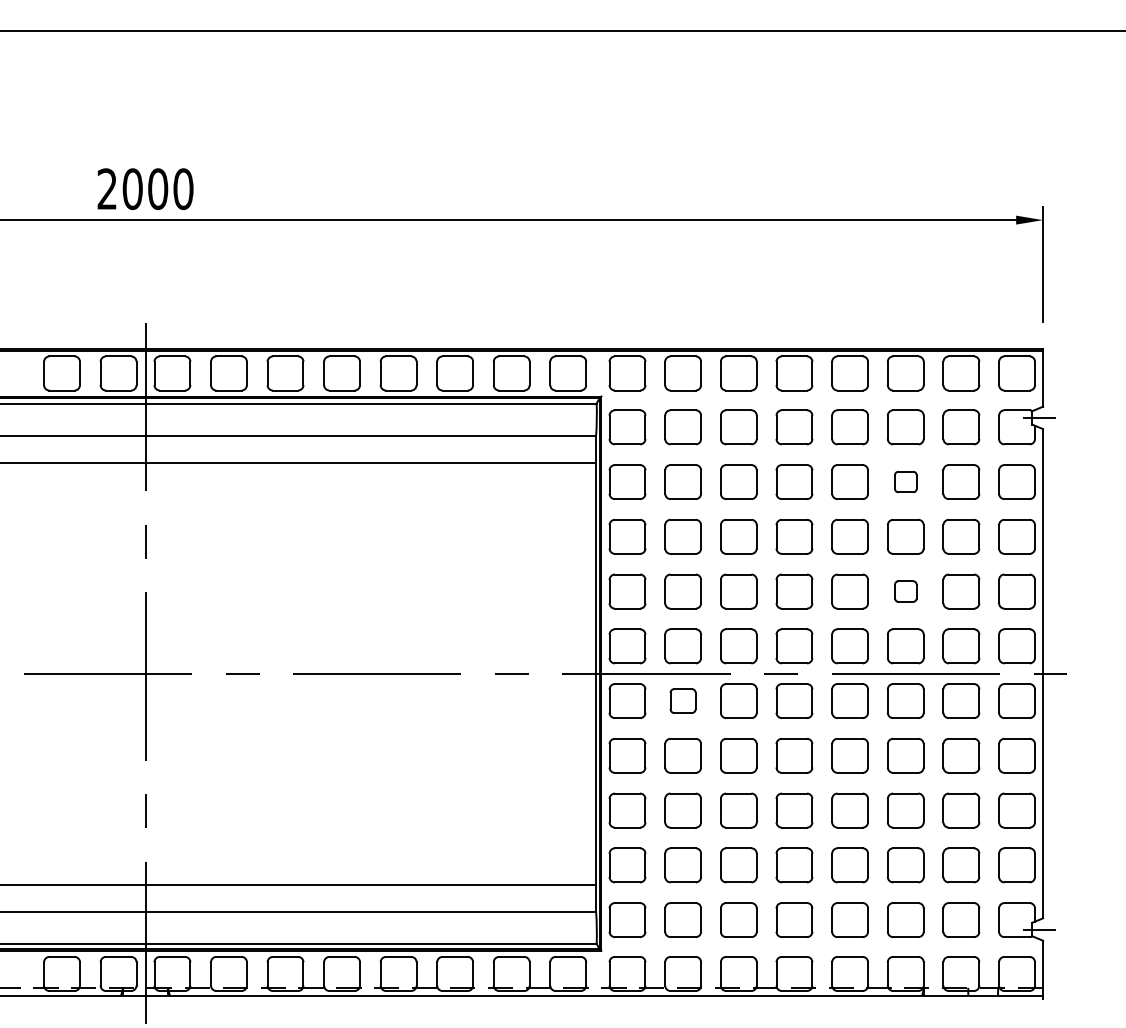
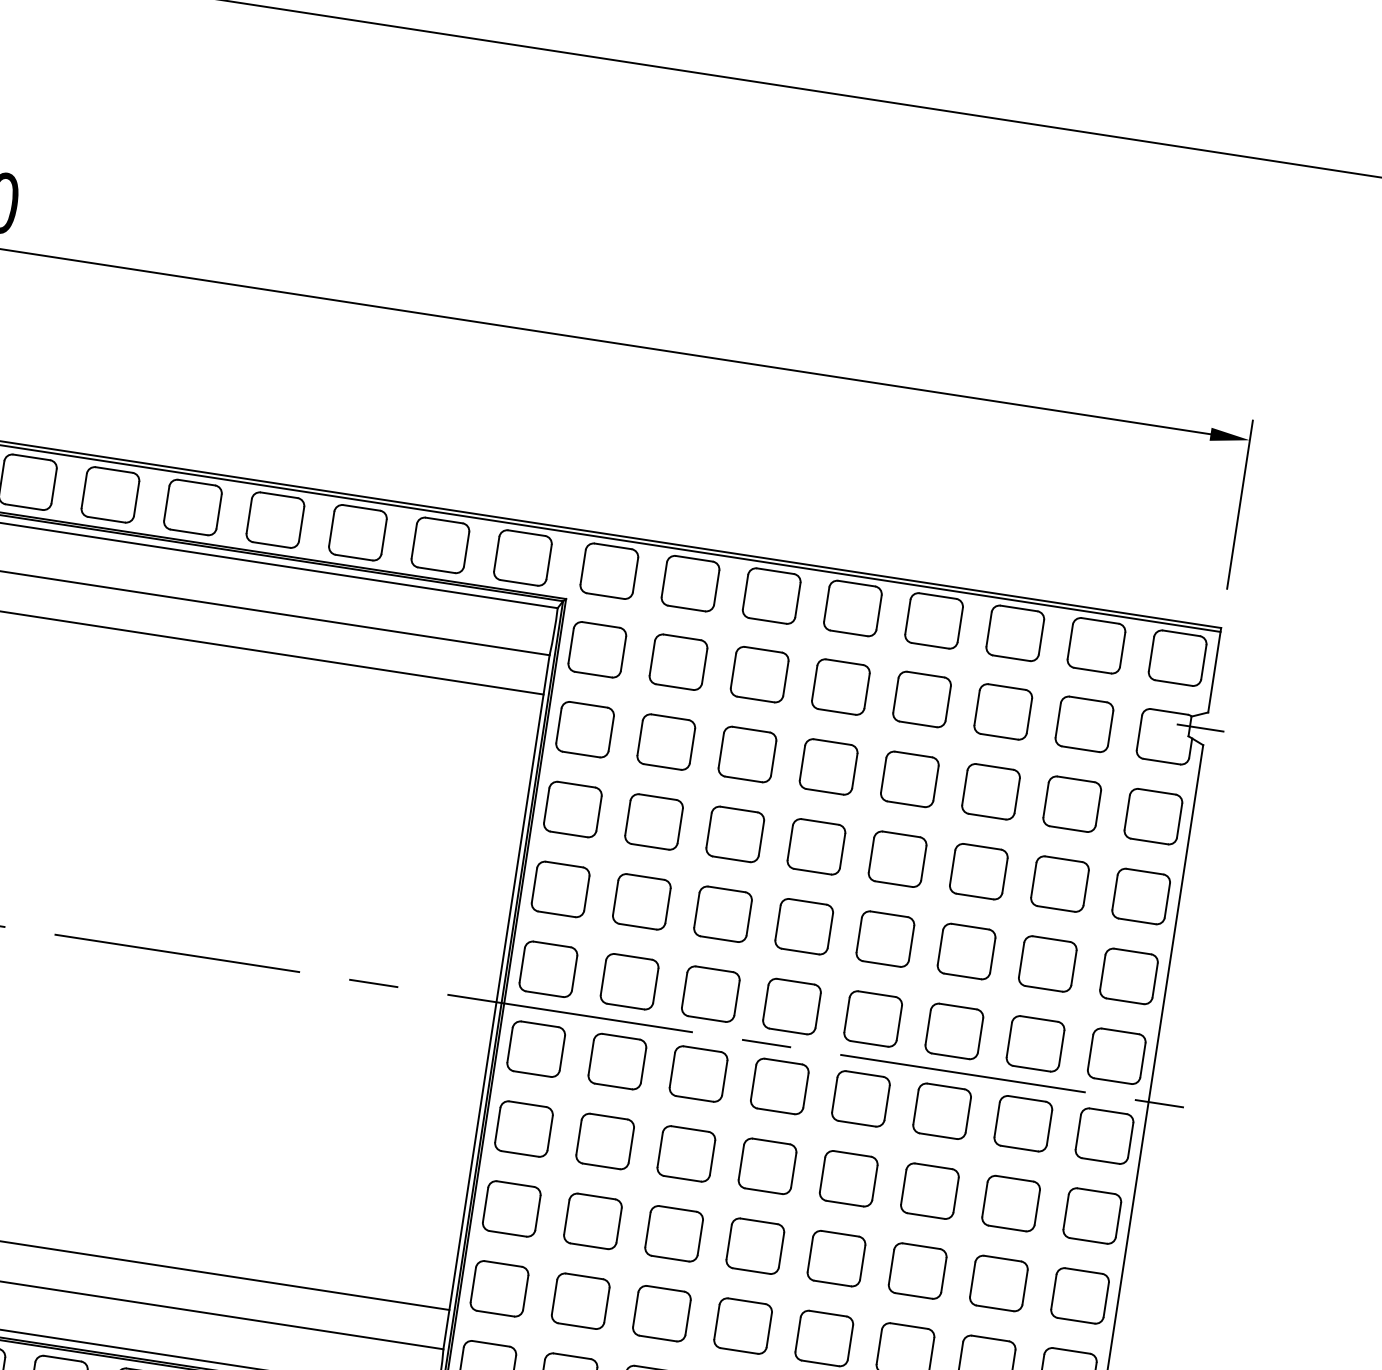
part: (905, 481) -> (990, 790), size x1.67
part: (905, 591) -> (966, 951), size x1.67
part: (682, 700) -> (616, 1060), size x1.43

